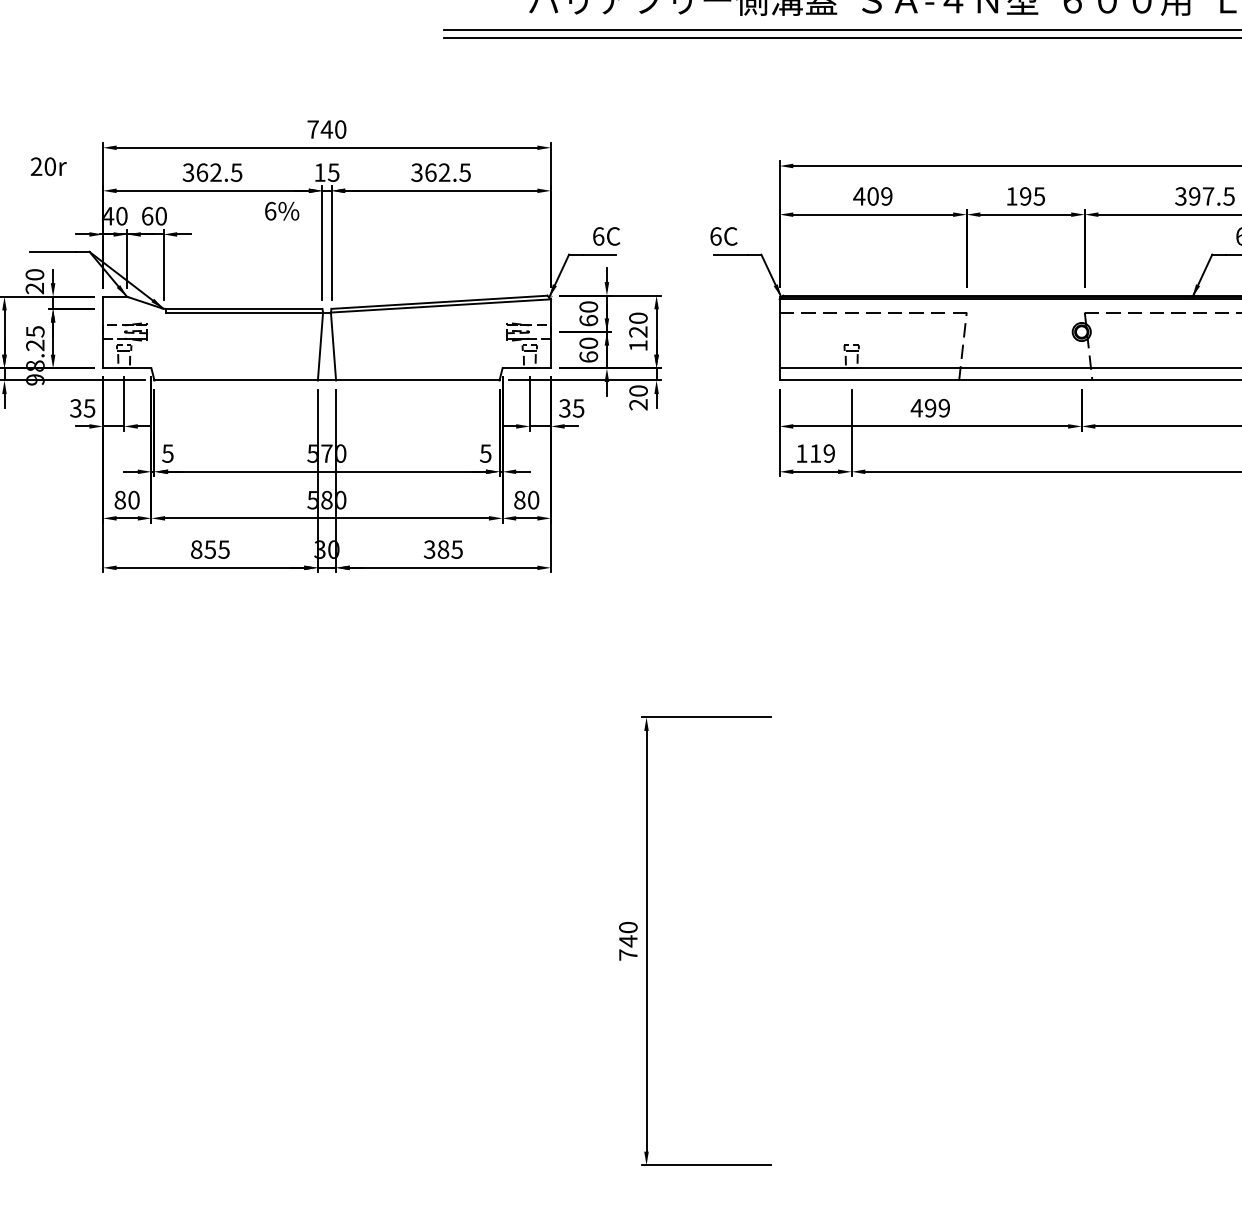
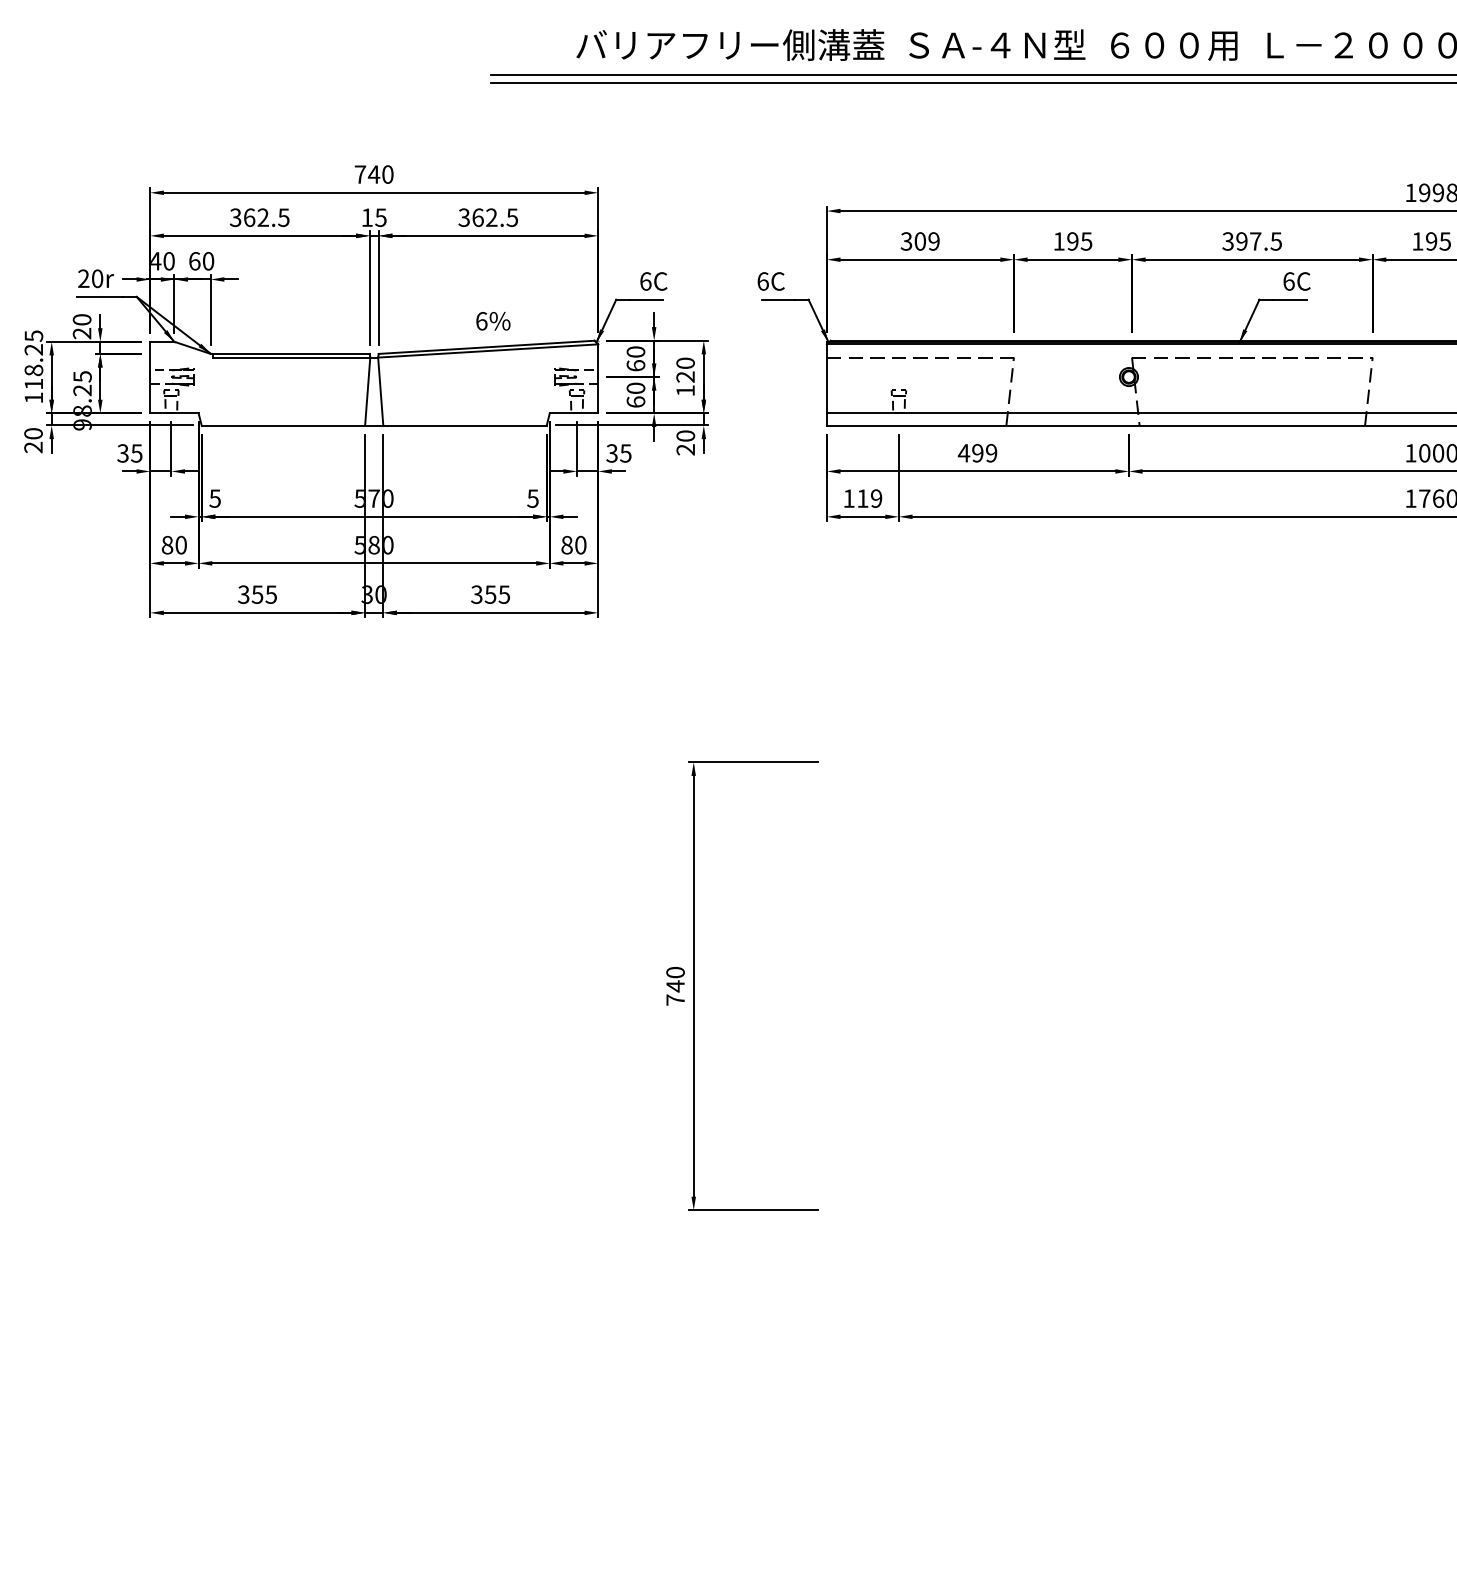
text: (48, 166) -> (95, 278), moved
text: (859, 196) -> (906, 241), 409 -> 309
text: (282, 211) -> (493, 321), moved
text: (196, 549) -> (243, 594), 855 -> 355
text: (443, 549) -> (490, 594), 385 -> 355

